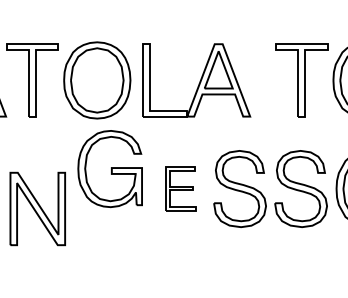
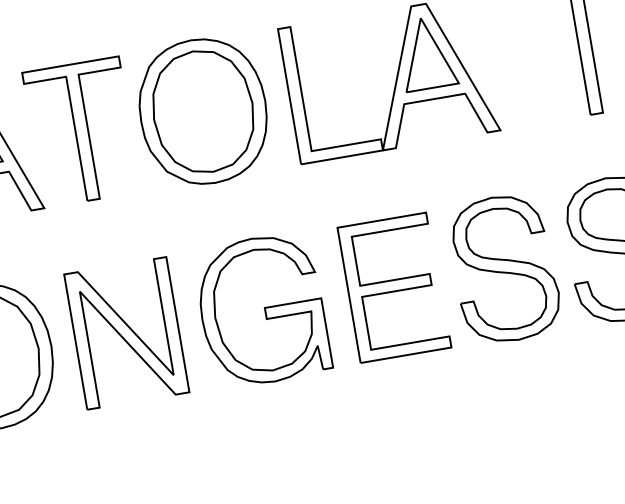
part: (109, 169) -> (260, 311), moved
part: (180, 188) -> (393, 286), size x1.67
part: (37, 208) -> (126, 332), moved

